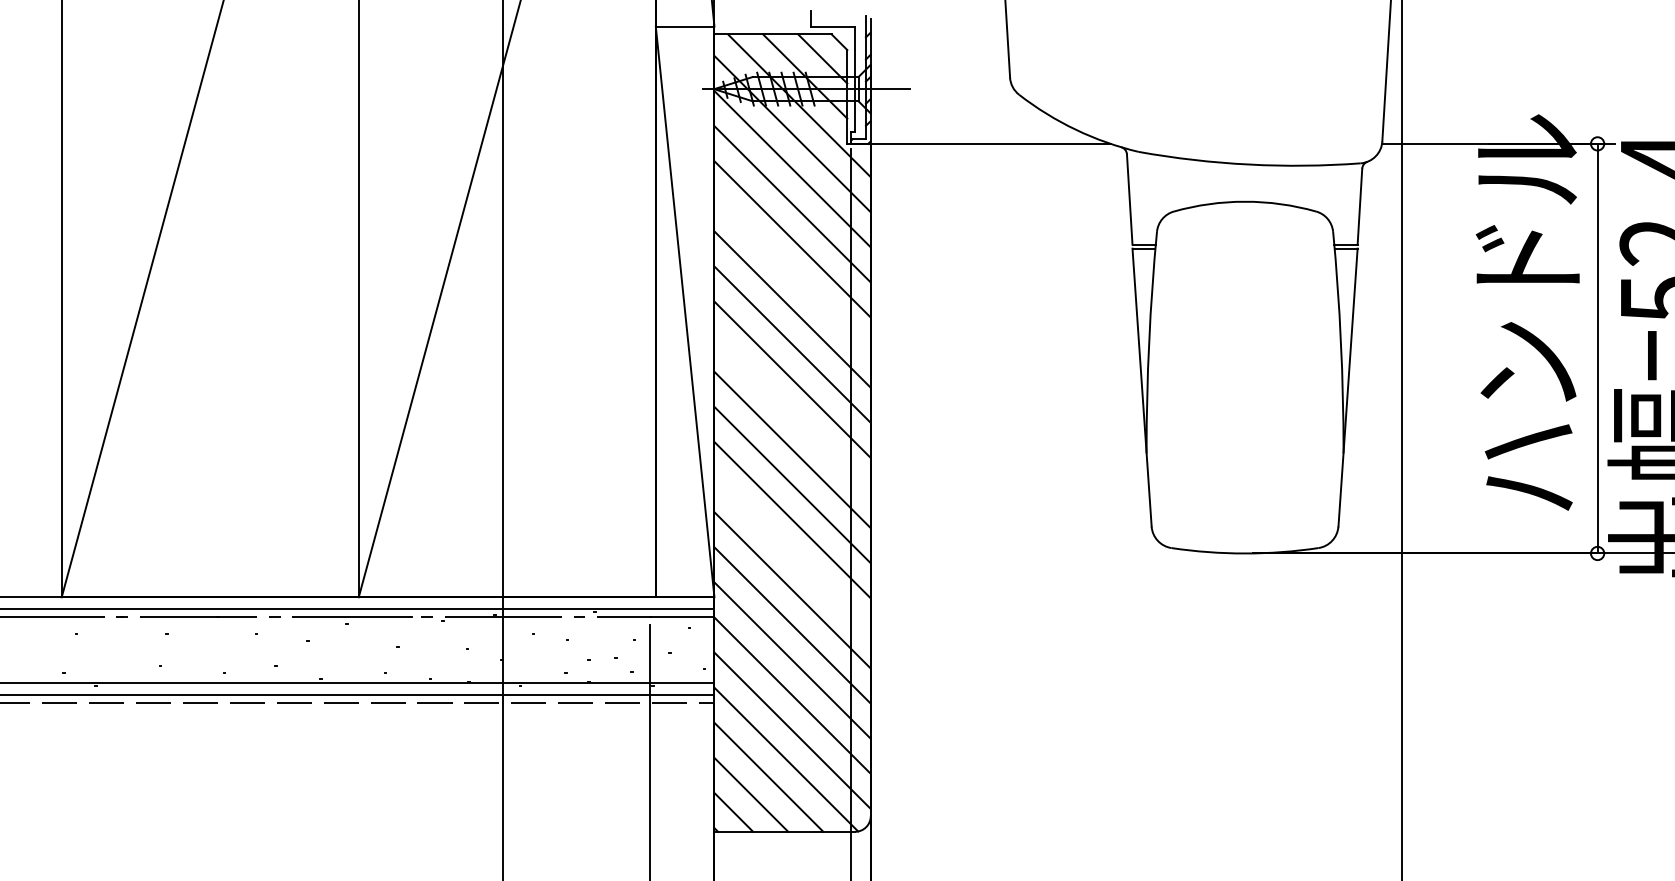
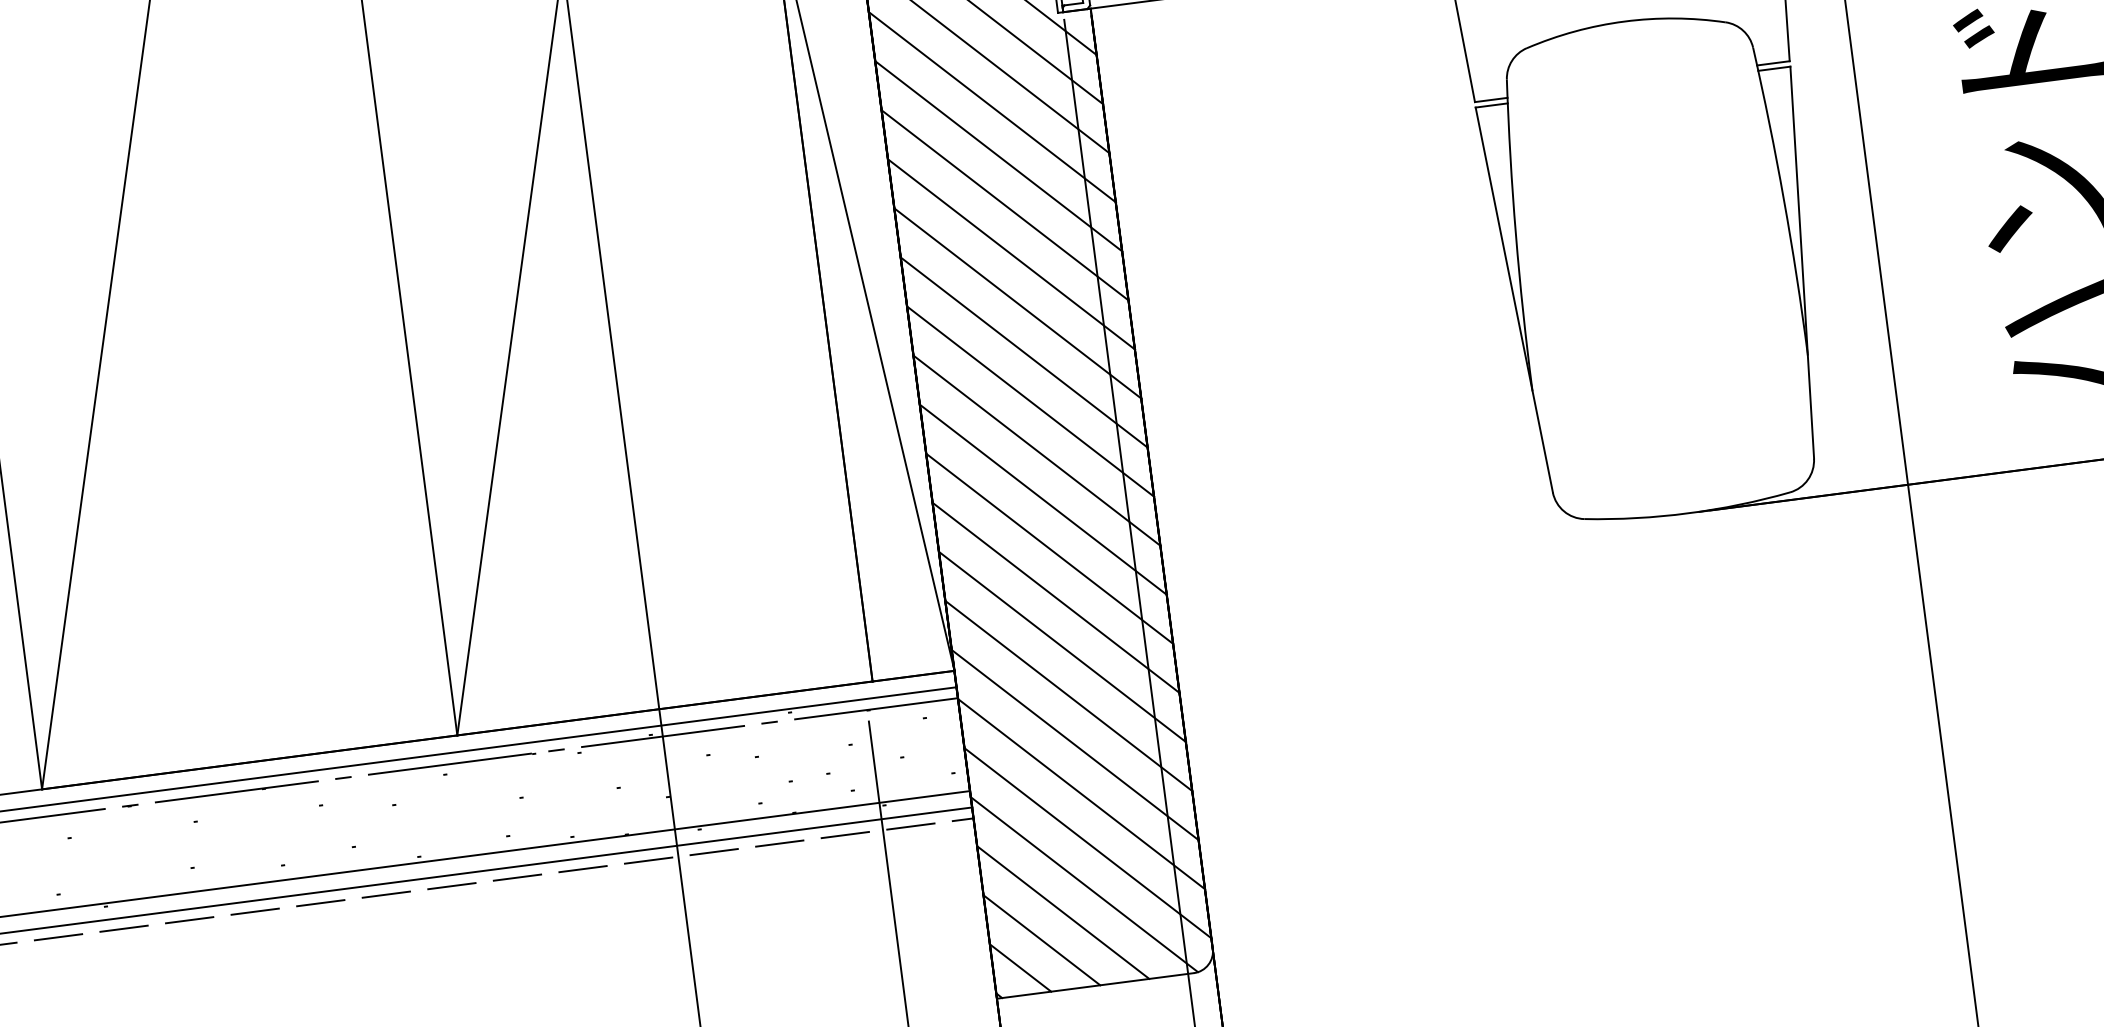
line: (792, 274) -> (1005, 205), added
line: (792, 414) -> (1030, 401), added
line: (792, 555) -> (1056, 598), added

